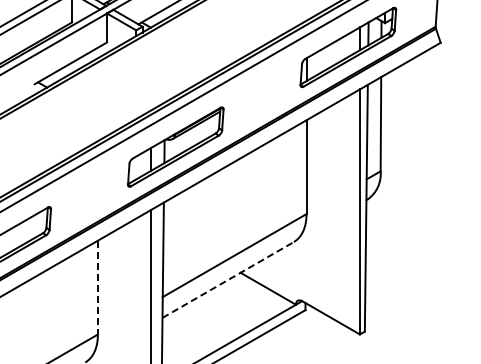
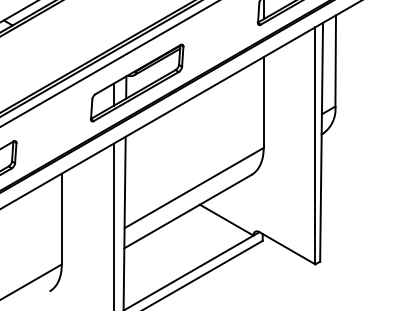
line: (228, 279) -> (188, 211), dashed -> solid
line: (97, 287) -> (61, 218), dashed -> solid

